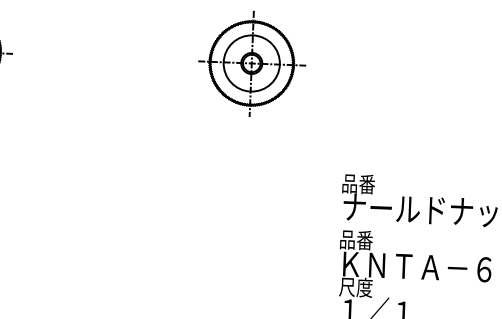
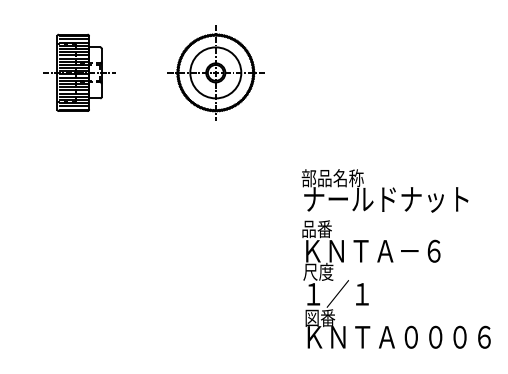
part: (101, 57) -> (79, 72), added
text: (375, 184) -> (332, 178), 品番 -> 部品名称

